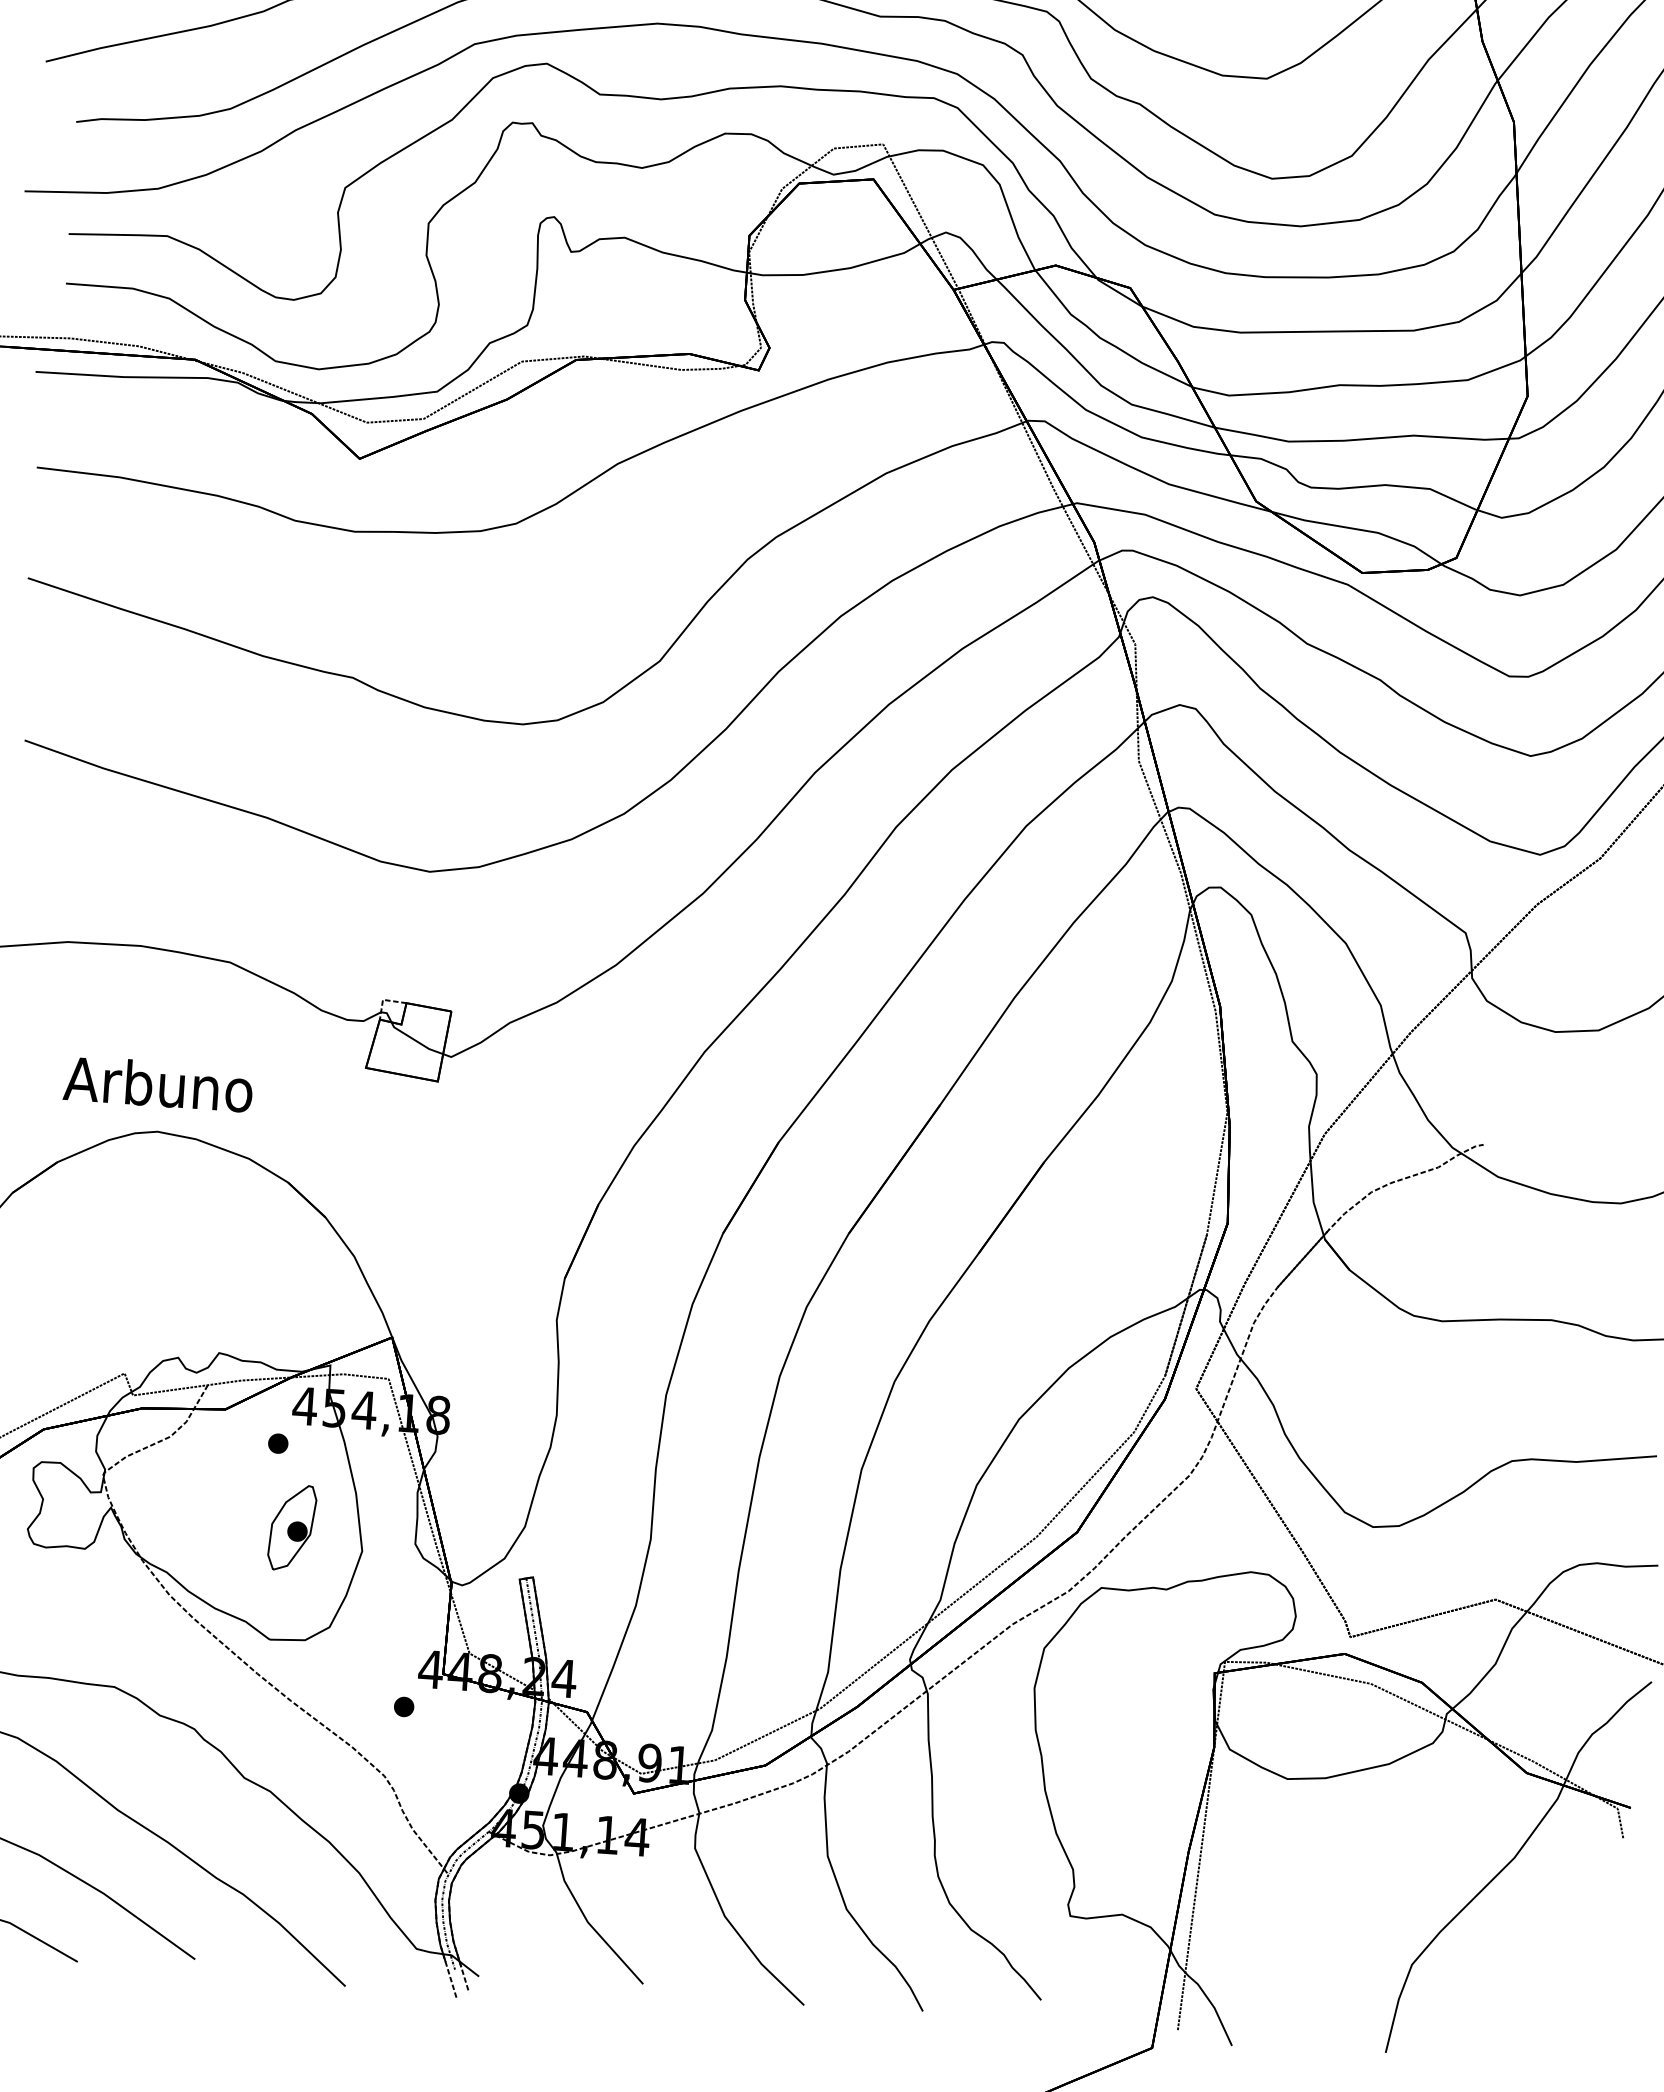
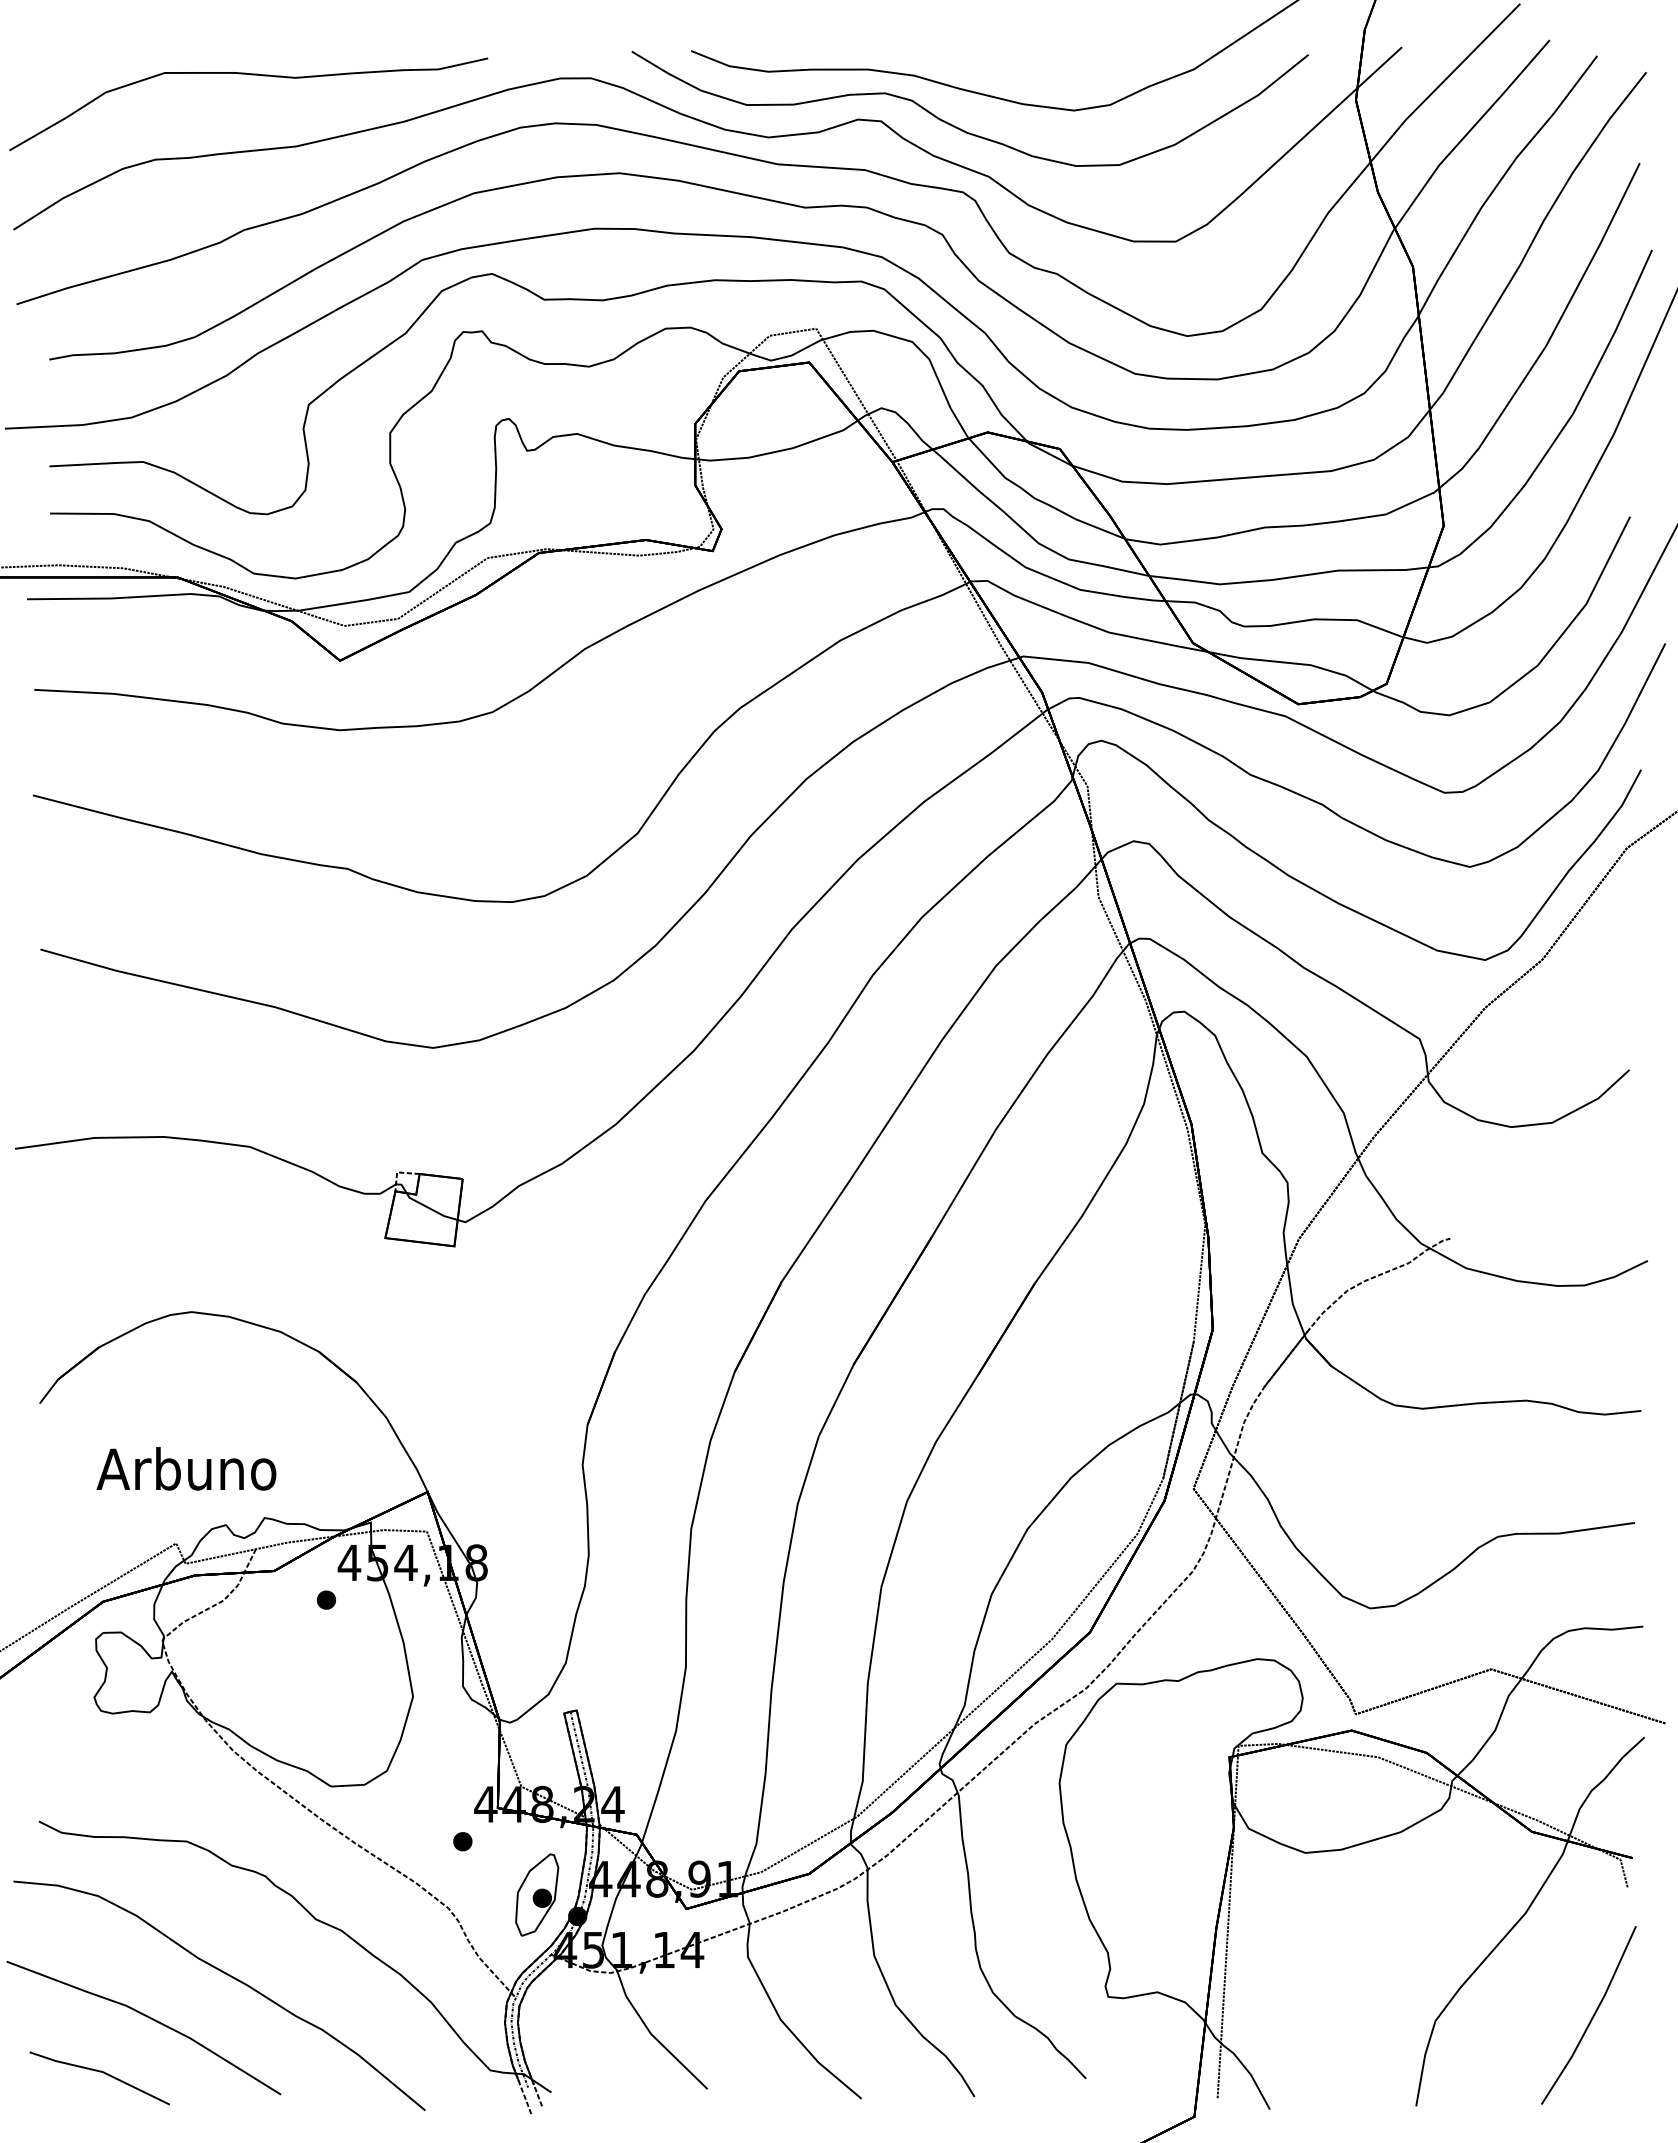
text: (158, 1083) -> (186, 1468), moved
part: (292, 1527) -> (537, 1894), moved
line: (1576, 1972) -> (1591, 2017), added

